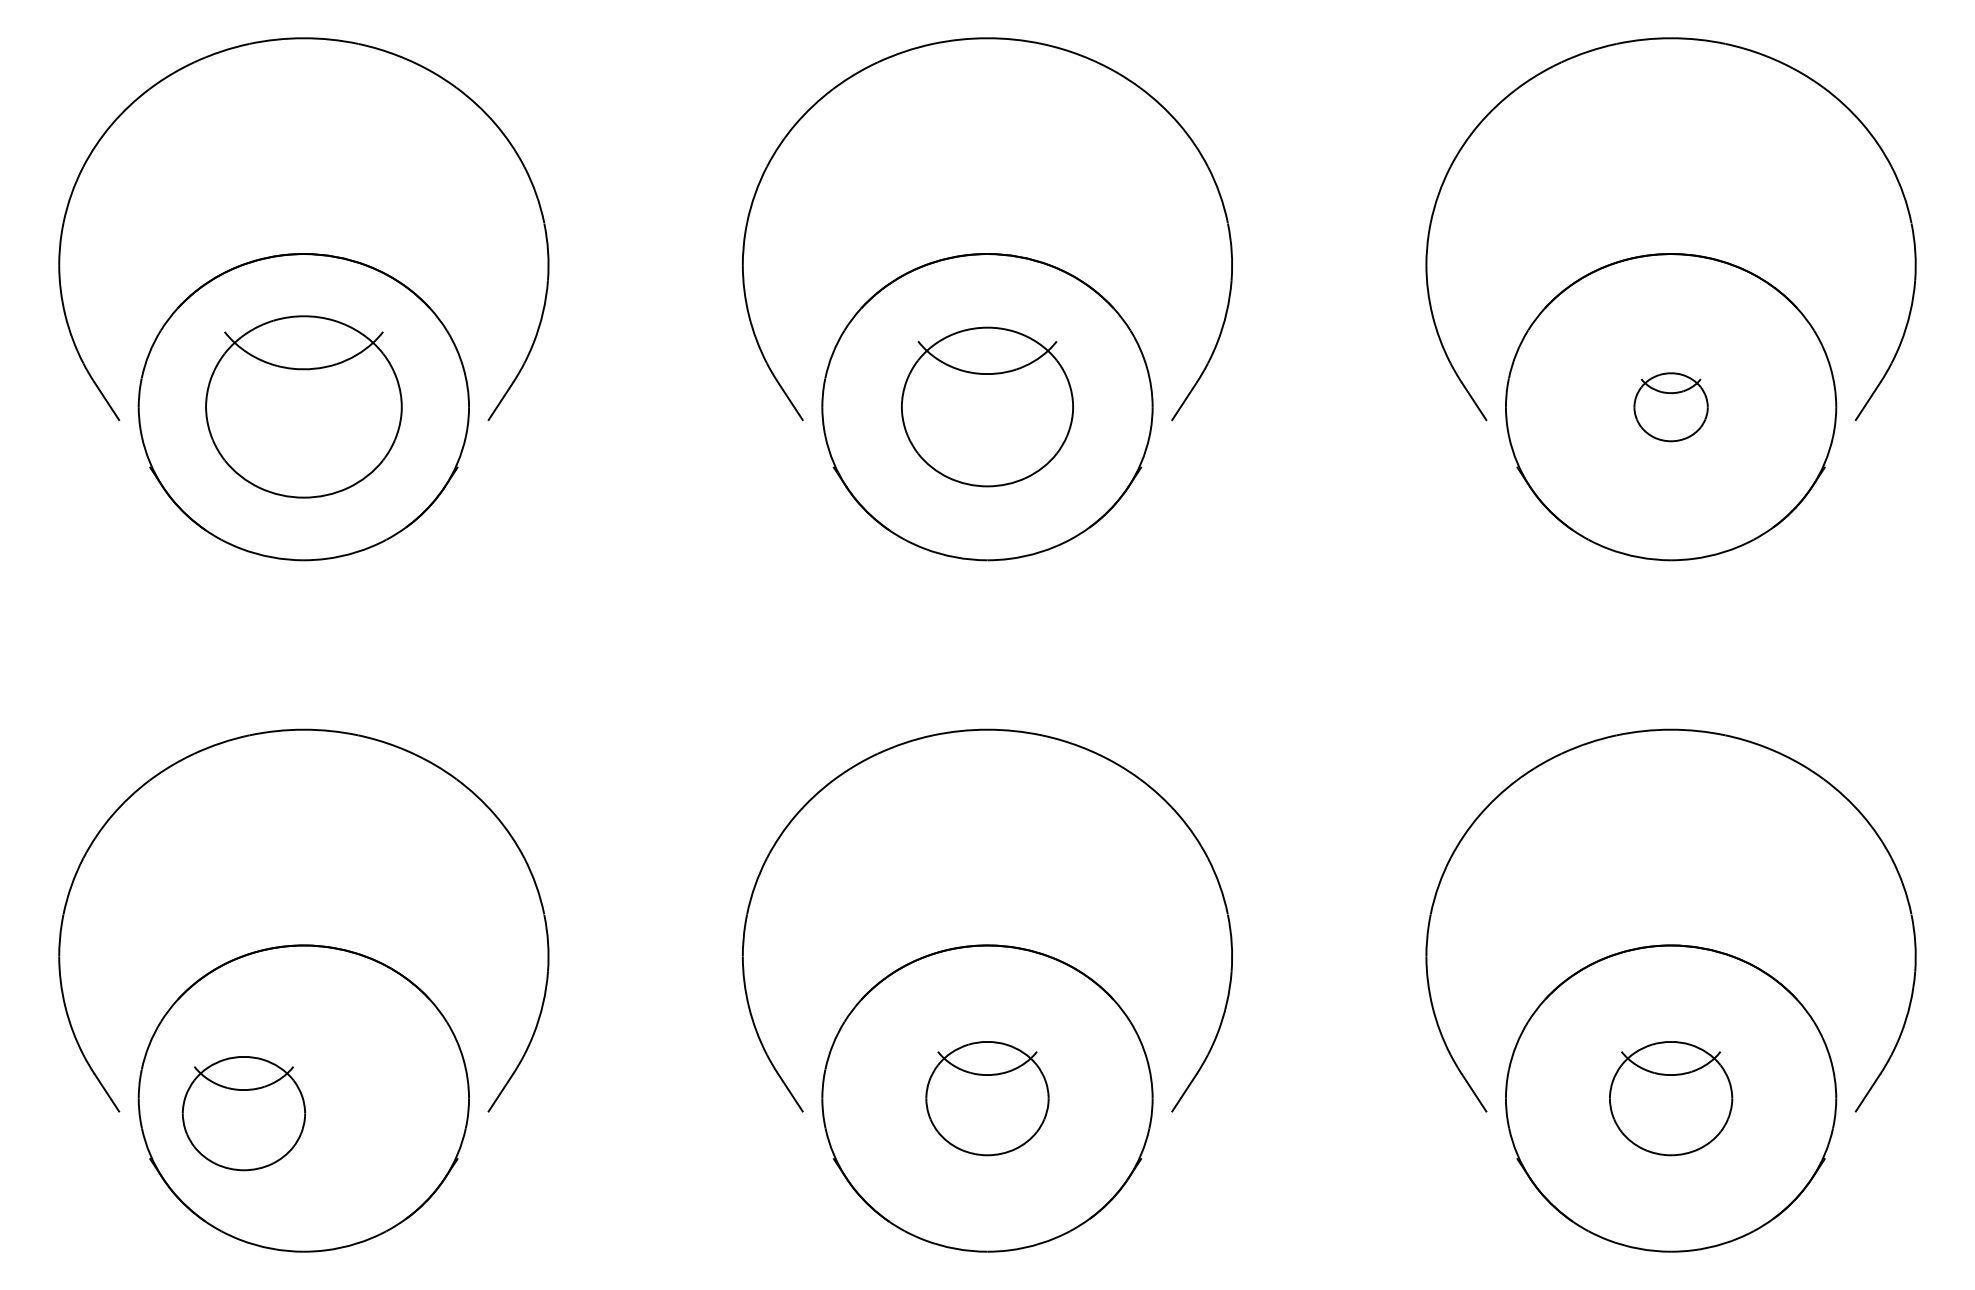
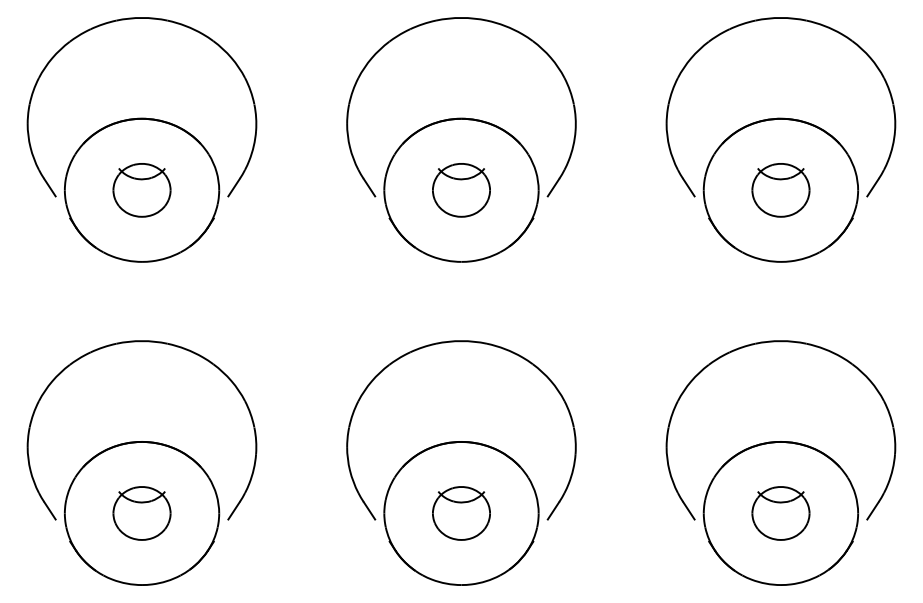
part: (302, 407) -> (141, 190), size x0.62
part: (987, 407) -> (461, 190), size x0.71
part: (1670, 407) -> (780, 190), size x1.67
part: (242, 1113) -> (141, 513), moved

